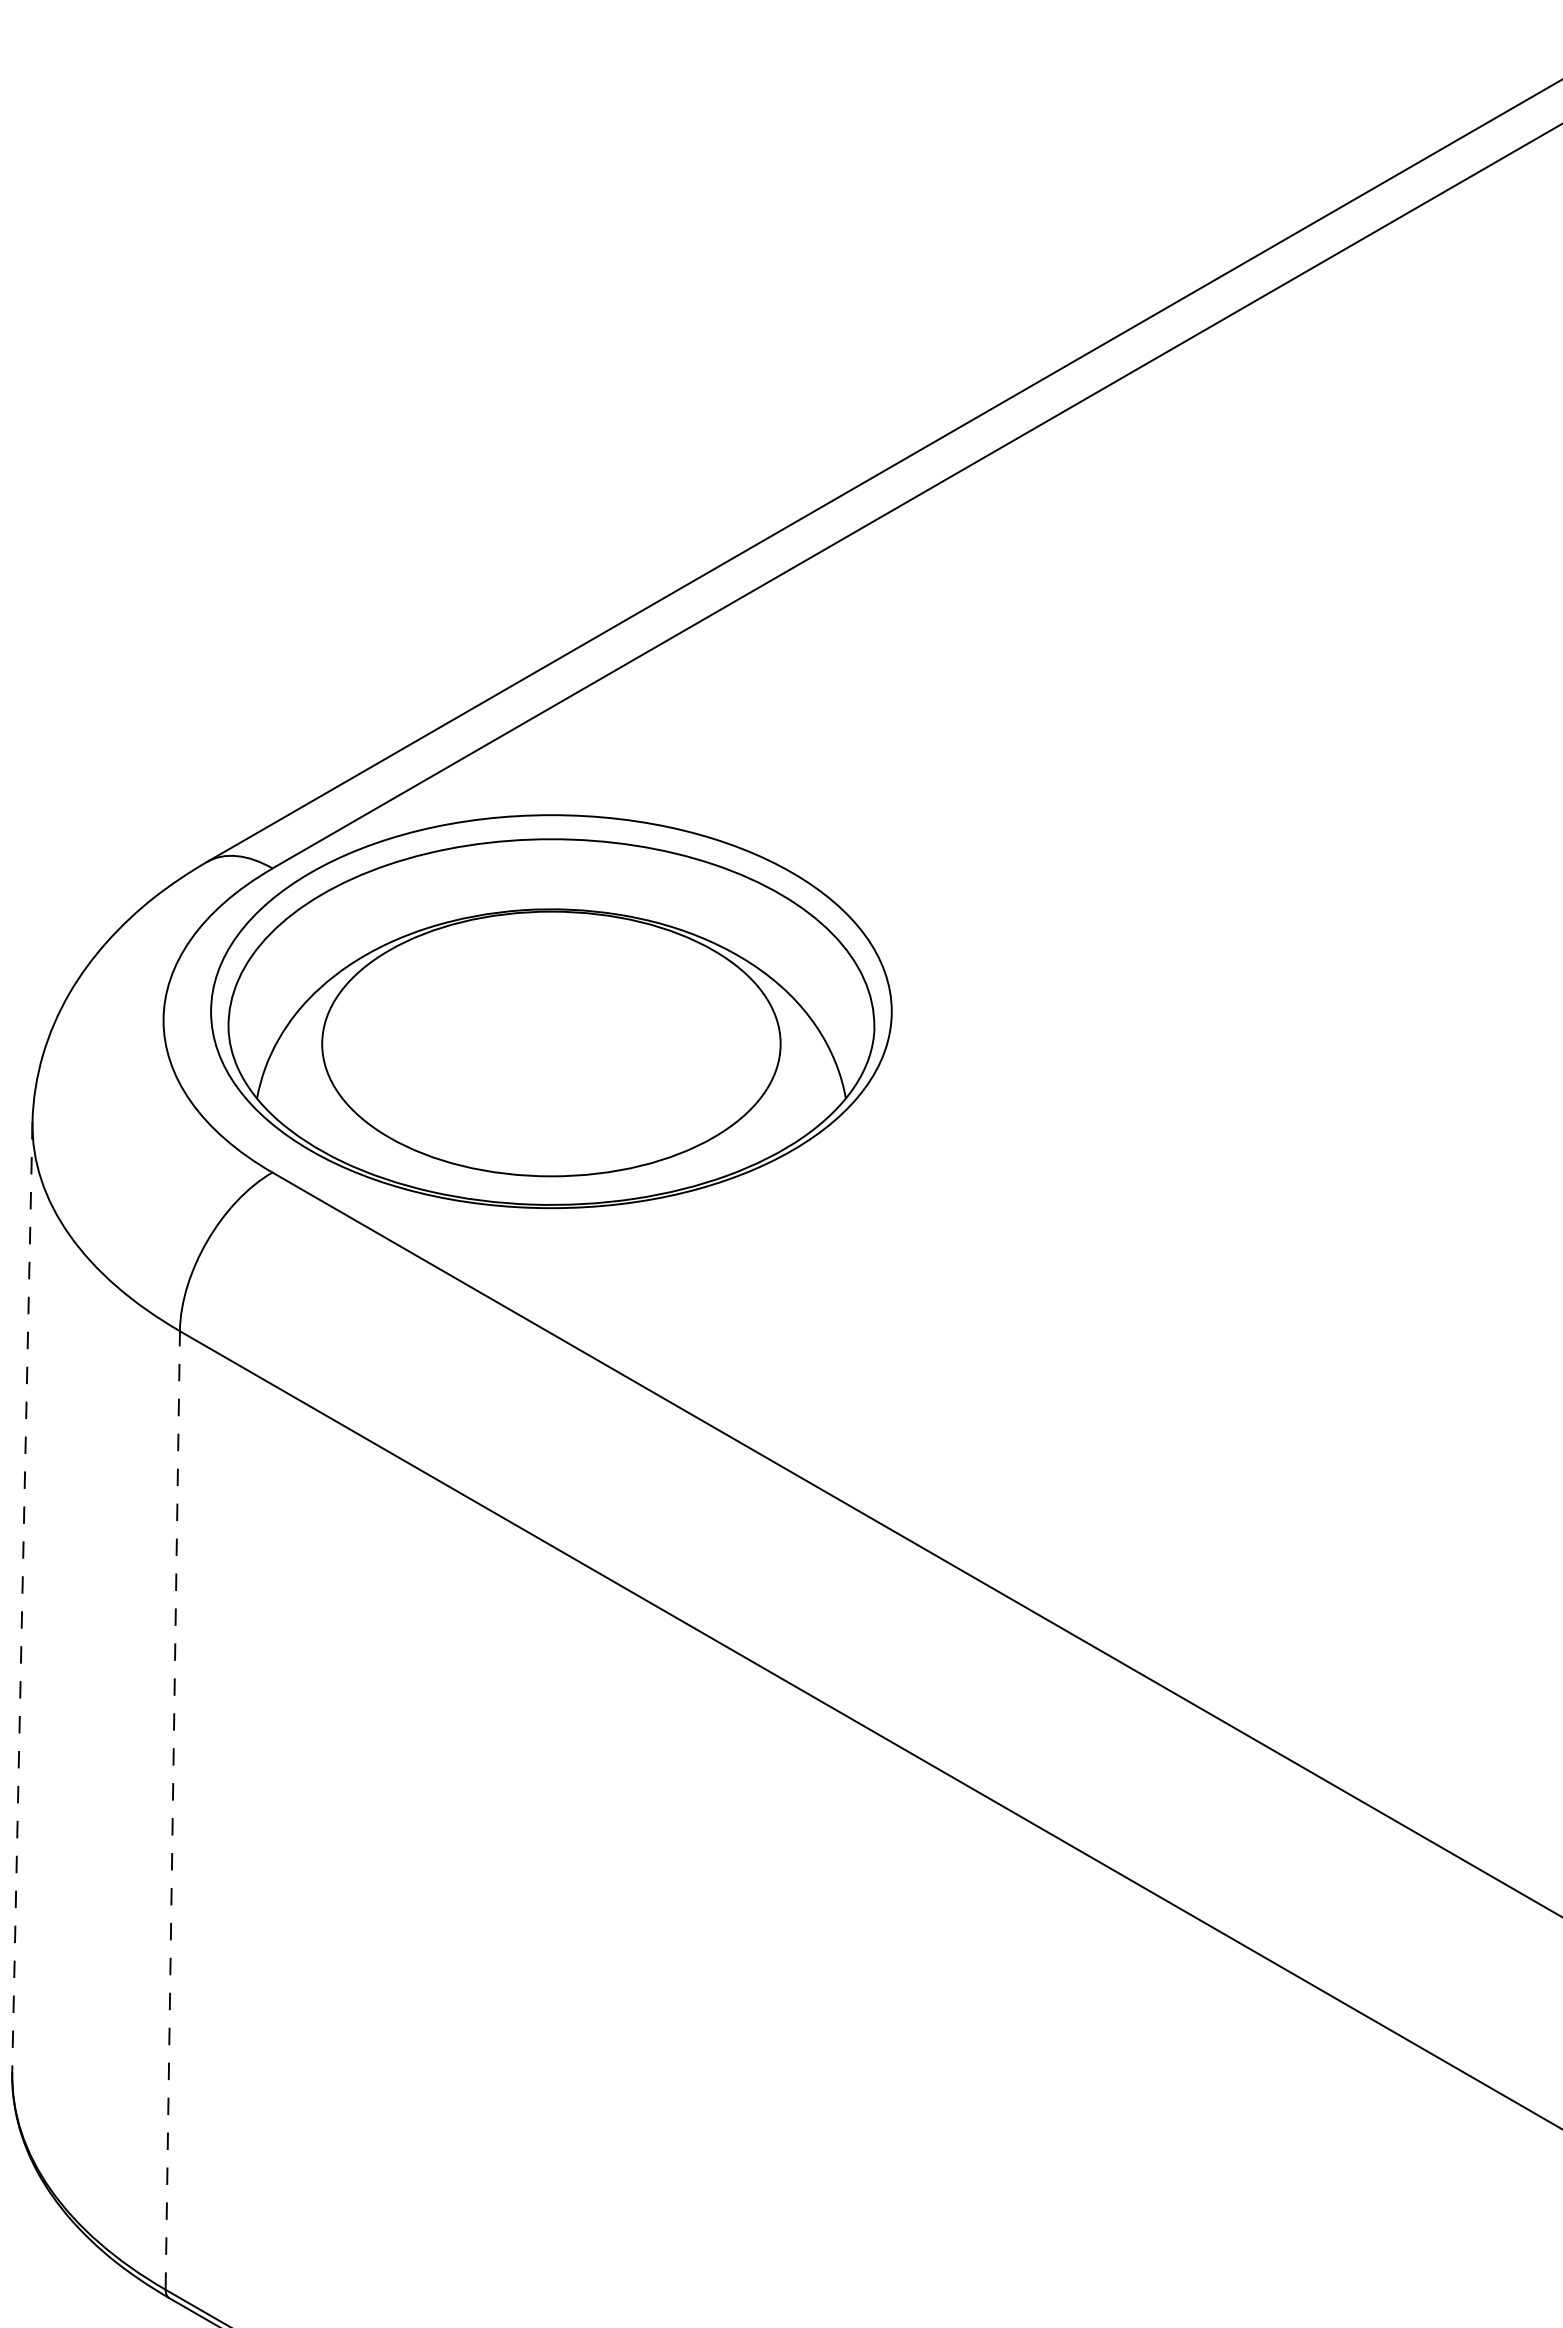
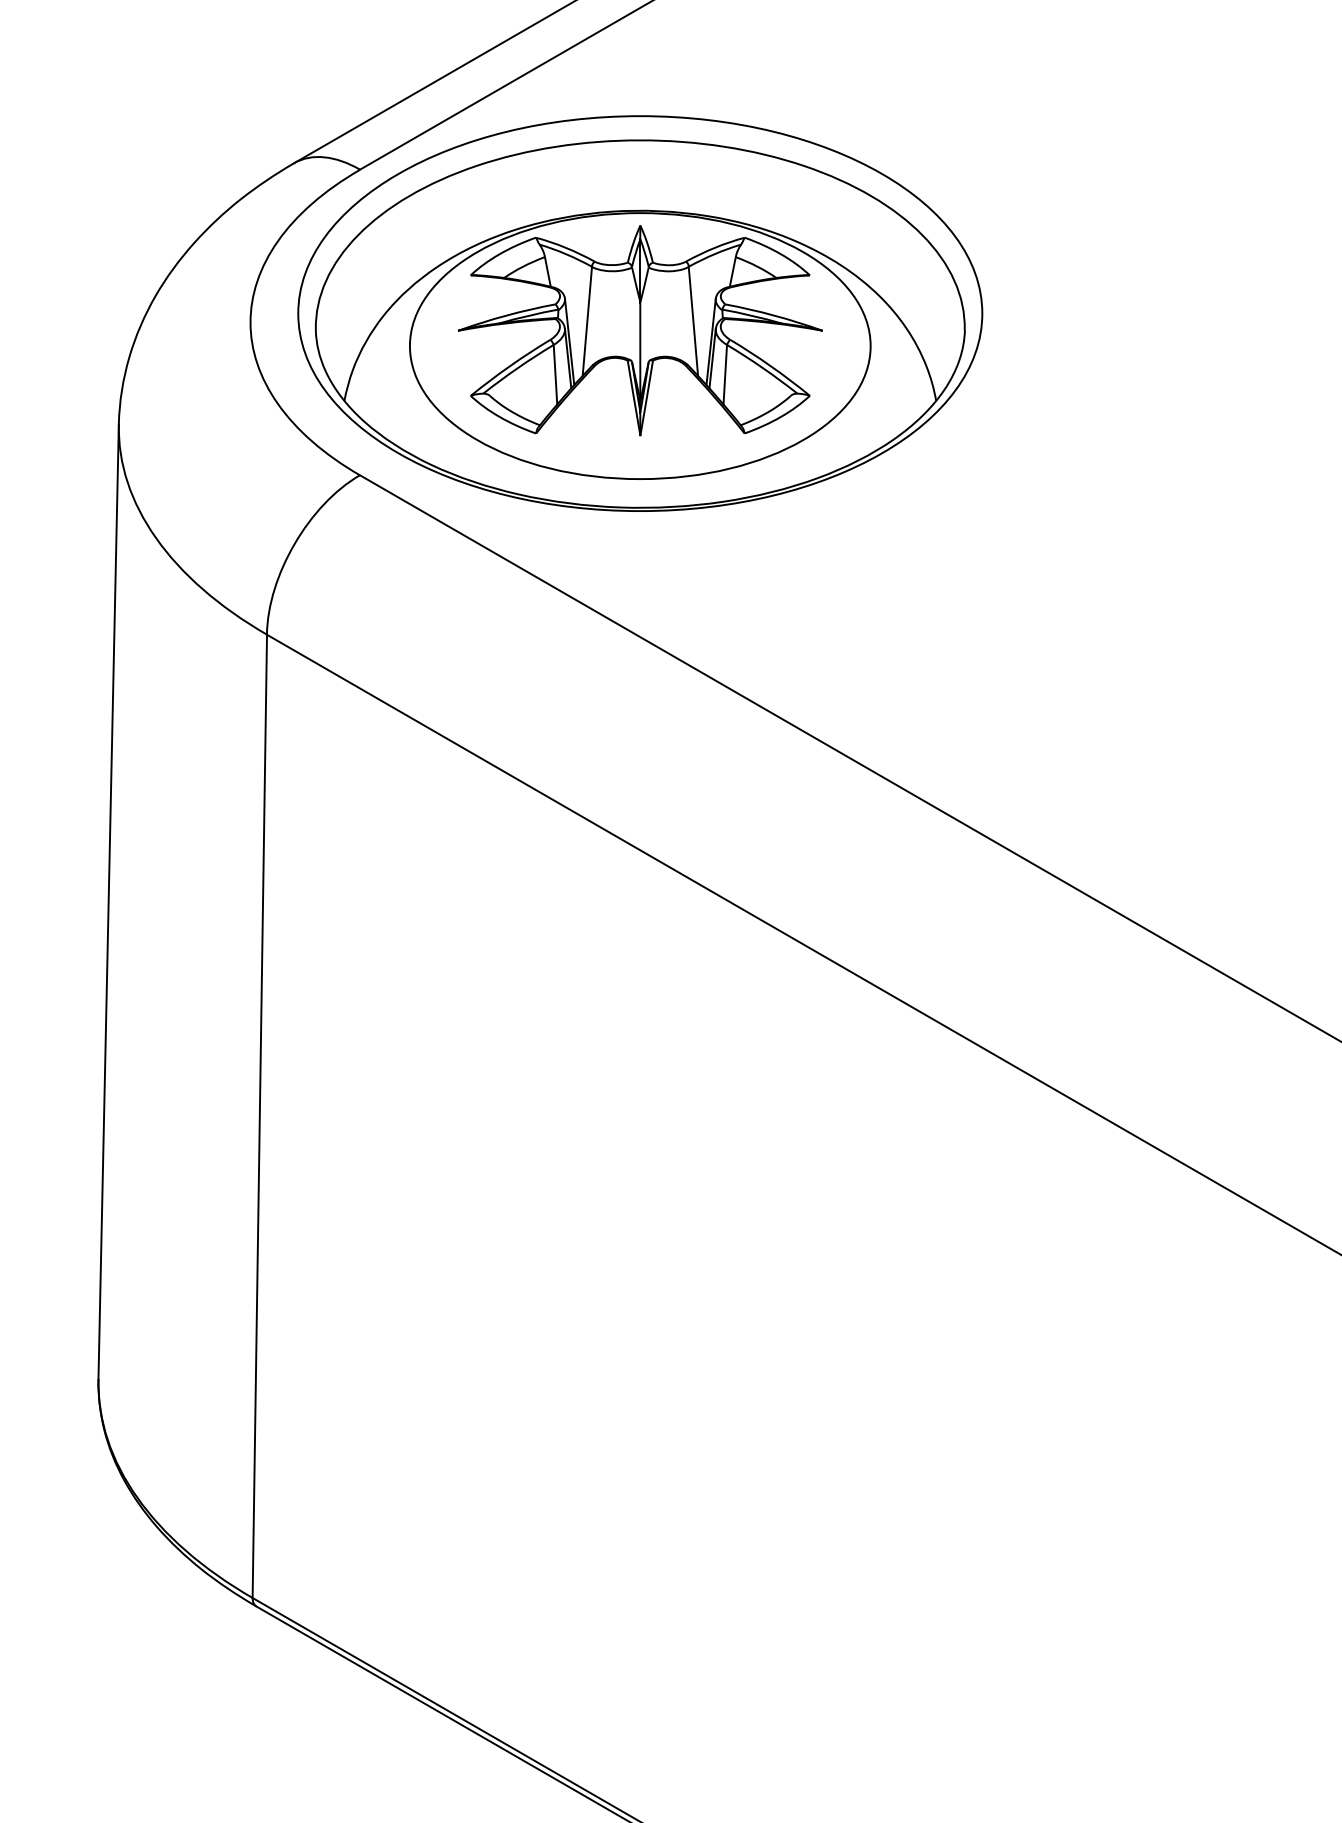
part: (551, 1028) -> (640, 330), added
line: (22, 1597) -> (108, 902), dashed -> solid
line: (172, 1810) -> (259, 1116), dashed -> solid

